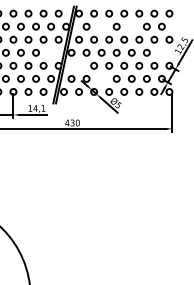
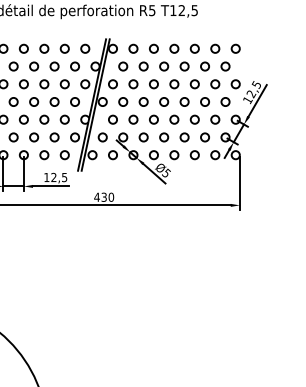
circle: (101, 26) -> (143, 66), added
circle: (131, 26) -> (184, 66), added
circle: (50, 52) -> (74, 101), added
circle: (161, 52) -> (225, 101), added
circle: (78, 65) -> (112, 119), added
circle: (101, 78) -> (143, 137), added
text: (39, 108) -> (59, 177), 14,1 -> 12,5

